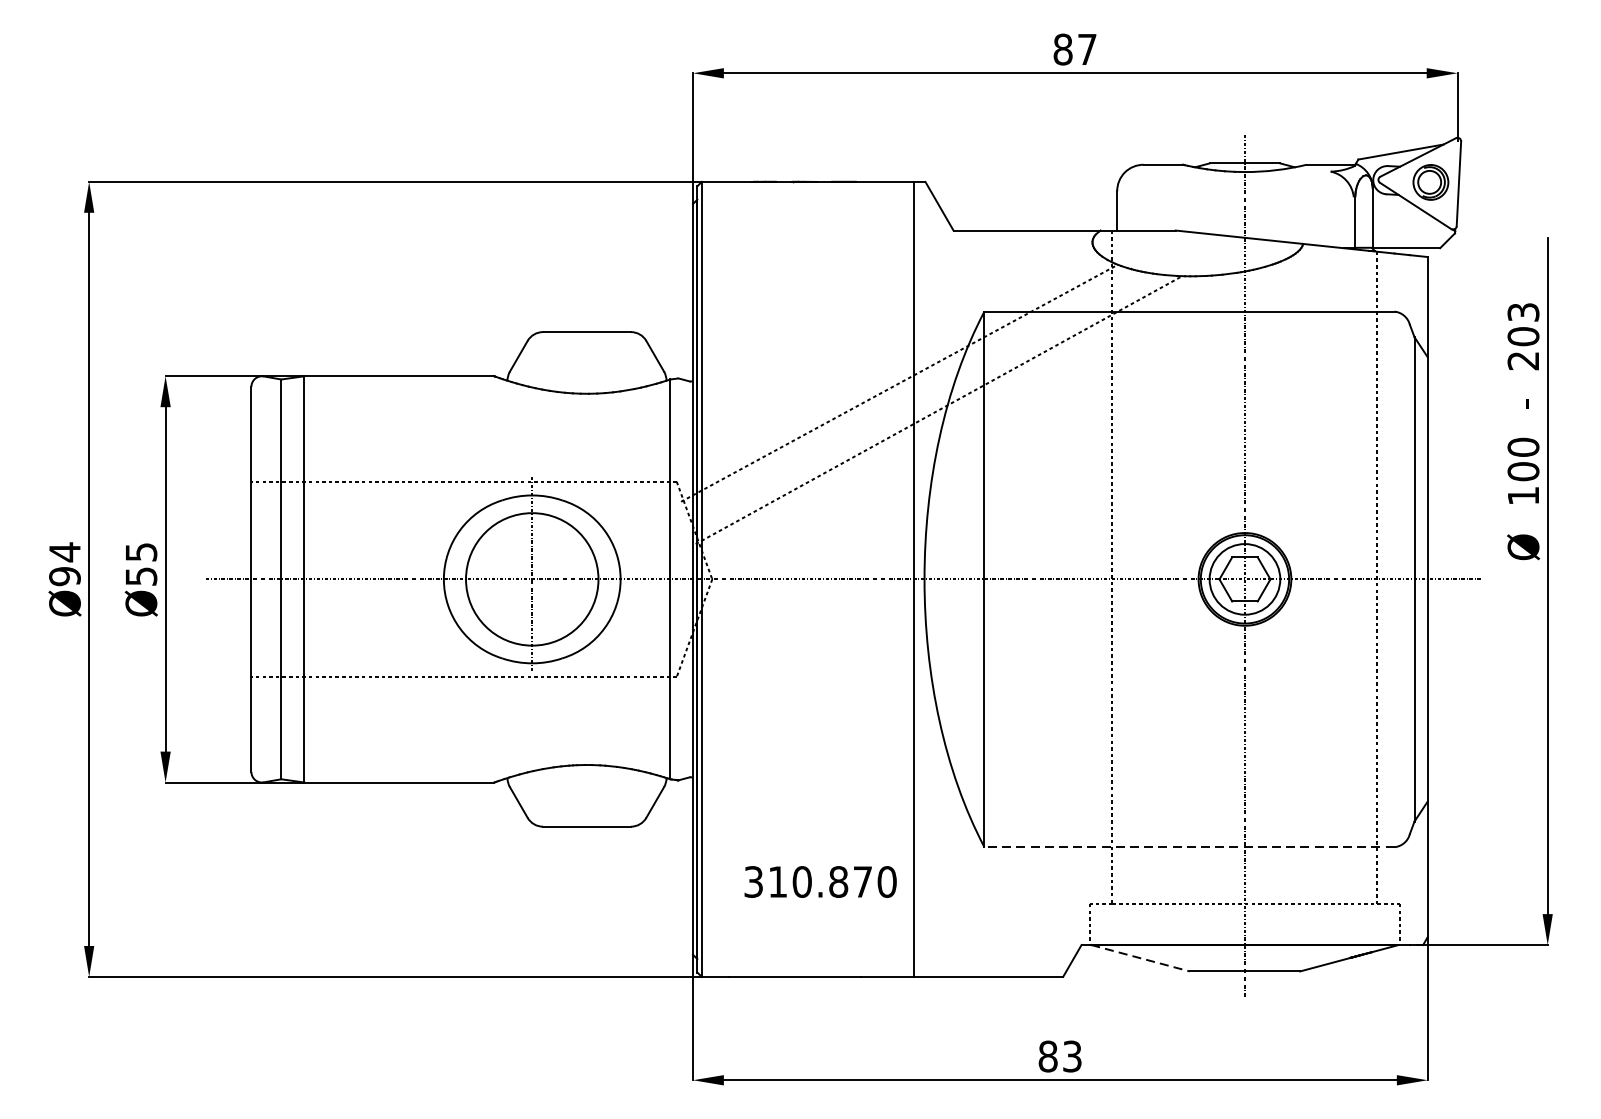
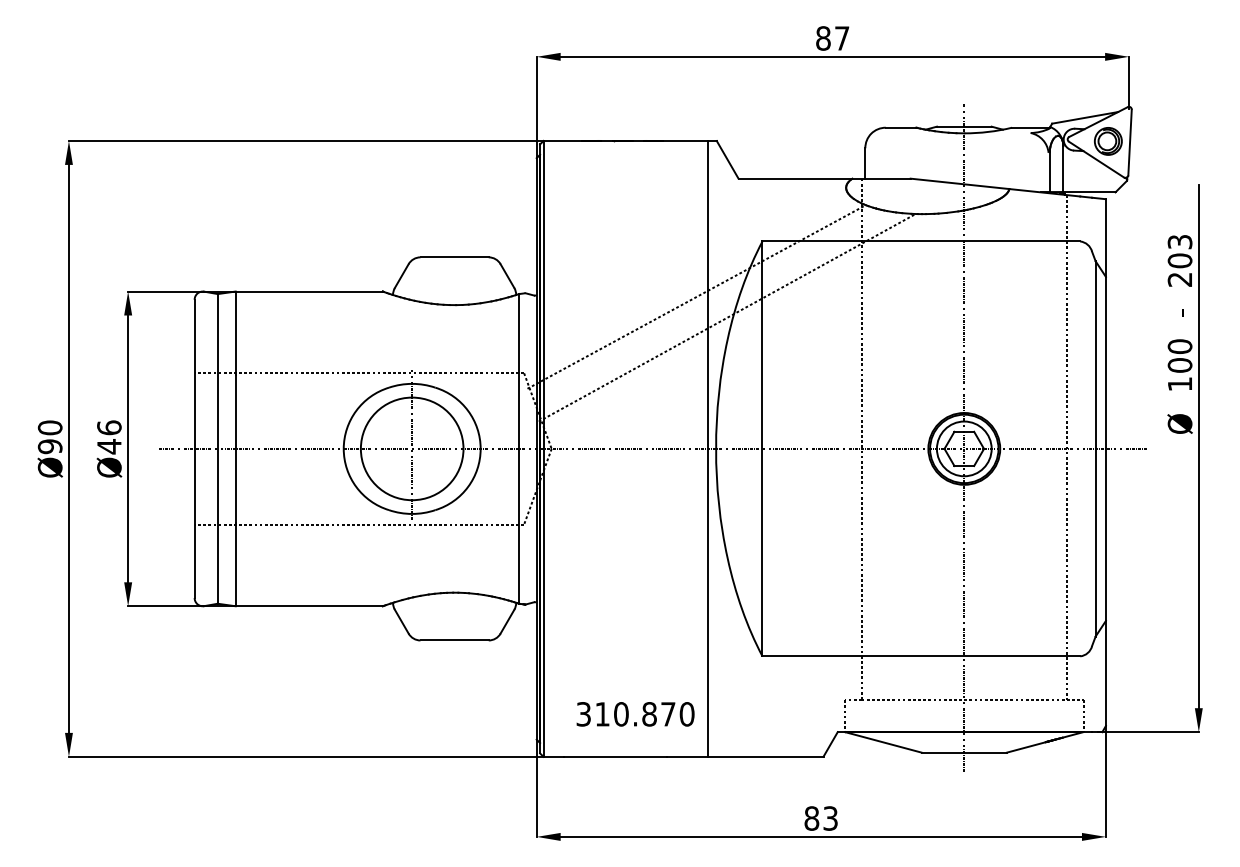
text: (64, 551) -> (49, 427), Ø94 -> Ø90
text: (141, 564) -> (109, 437), Ø55 -> Ø46
line: (1189, 847) -> (921, 656), dashed -> solid
text: (820, 882) -> (635, 714), moved
line: (1140, 958) -> (883, 742), dashed -> solid

